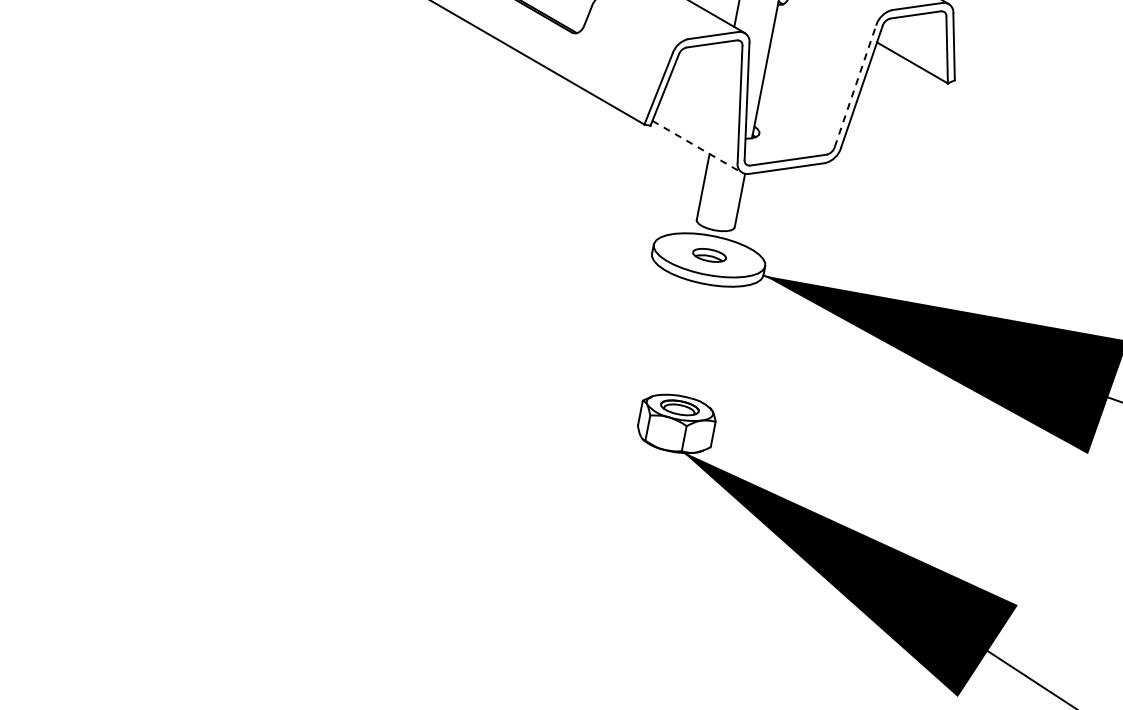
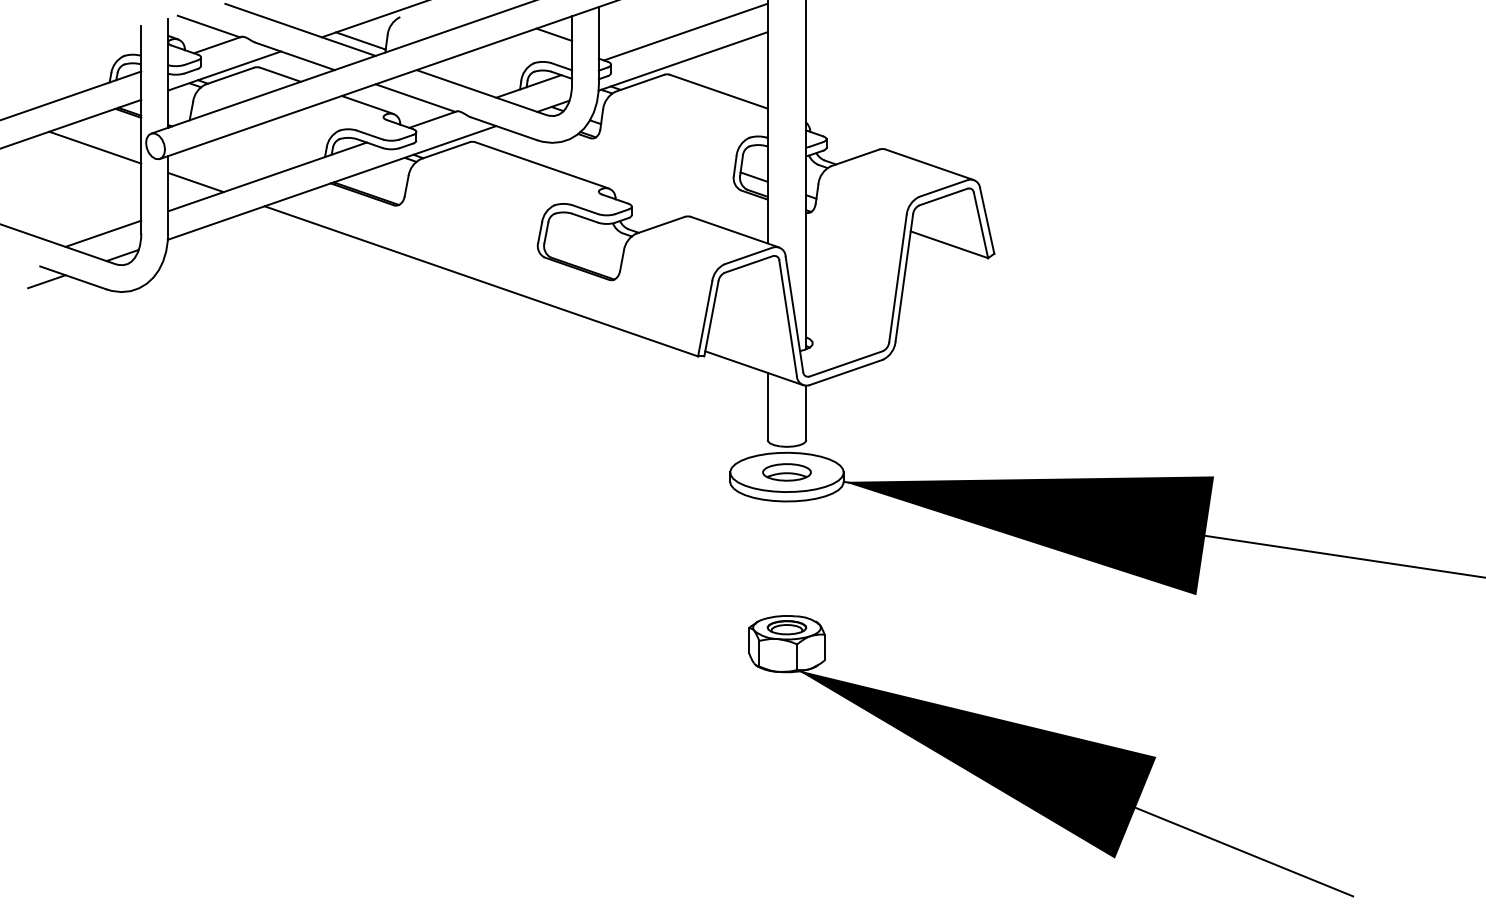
line: (856, 86) -> (898, 278), dashed -> solid
line: (697, 147) -> (754, 368), dashed -> solid
part: (709, 255) -> (786, 472), size x1.43

